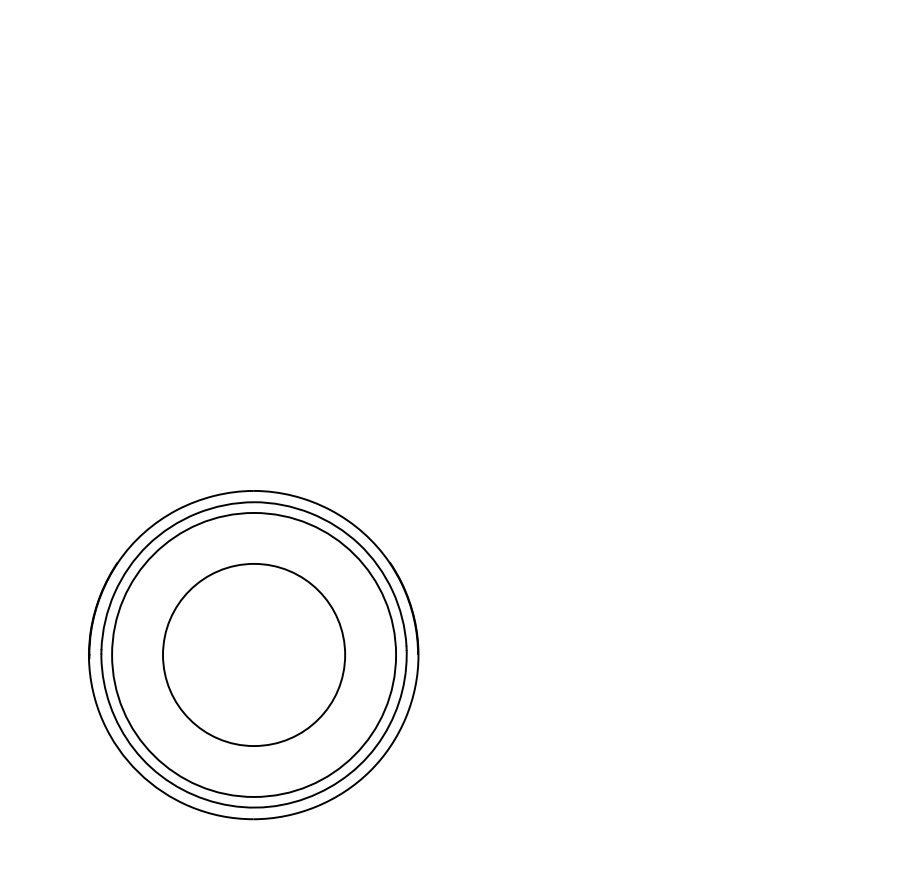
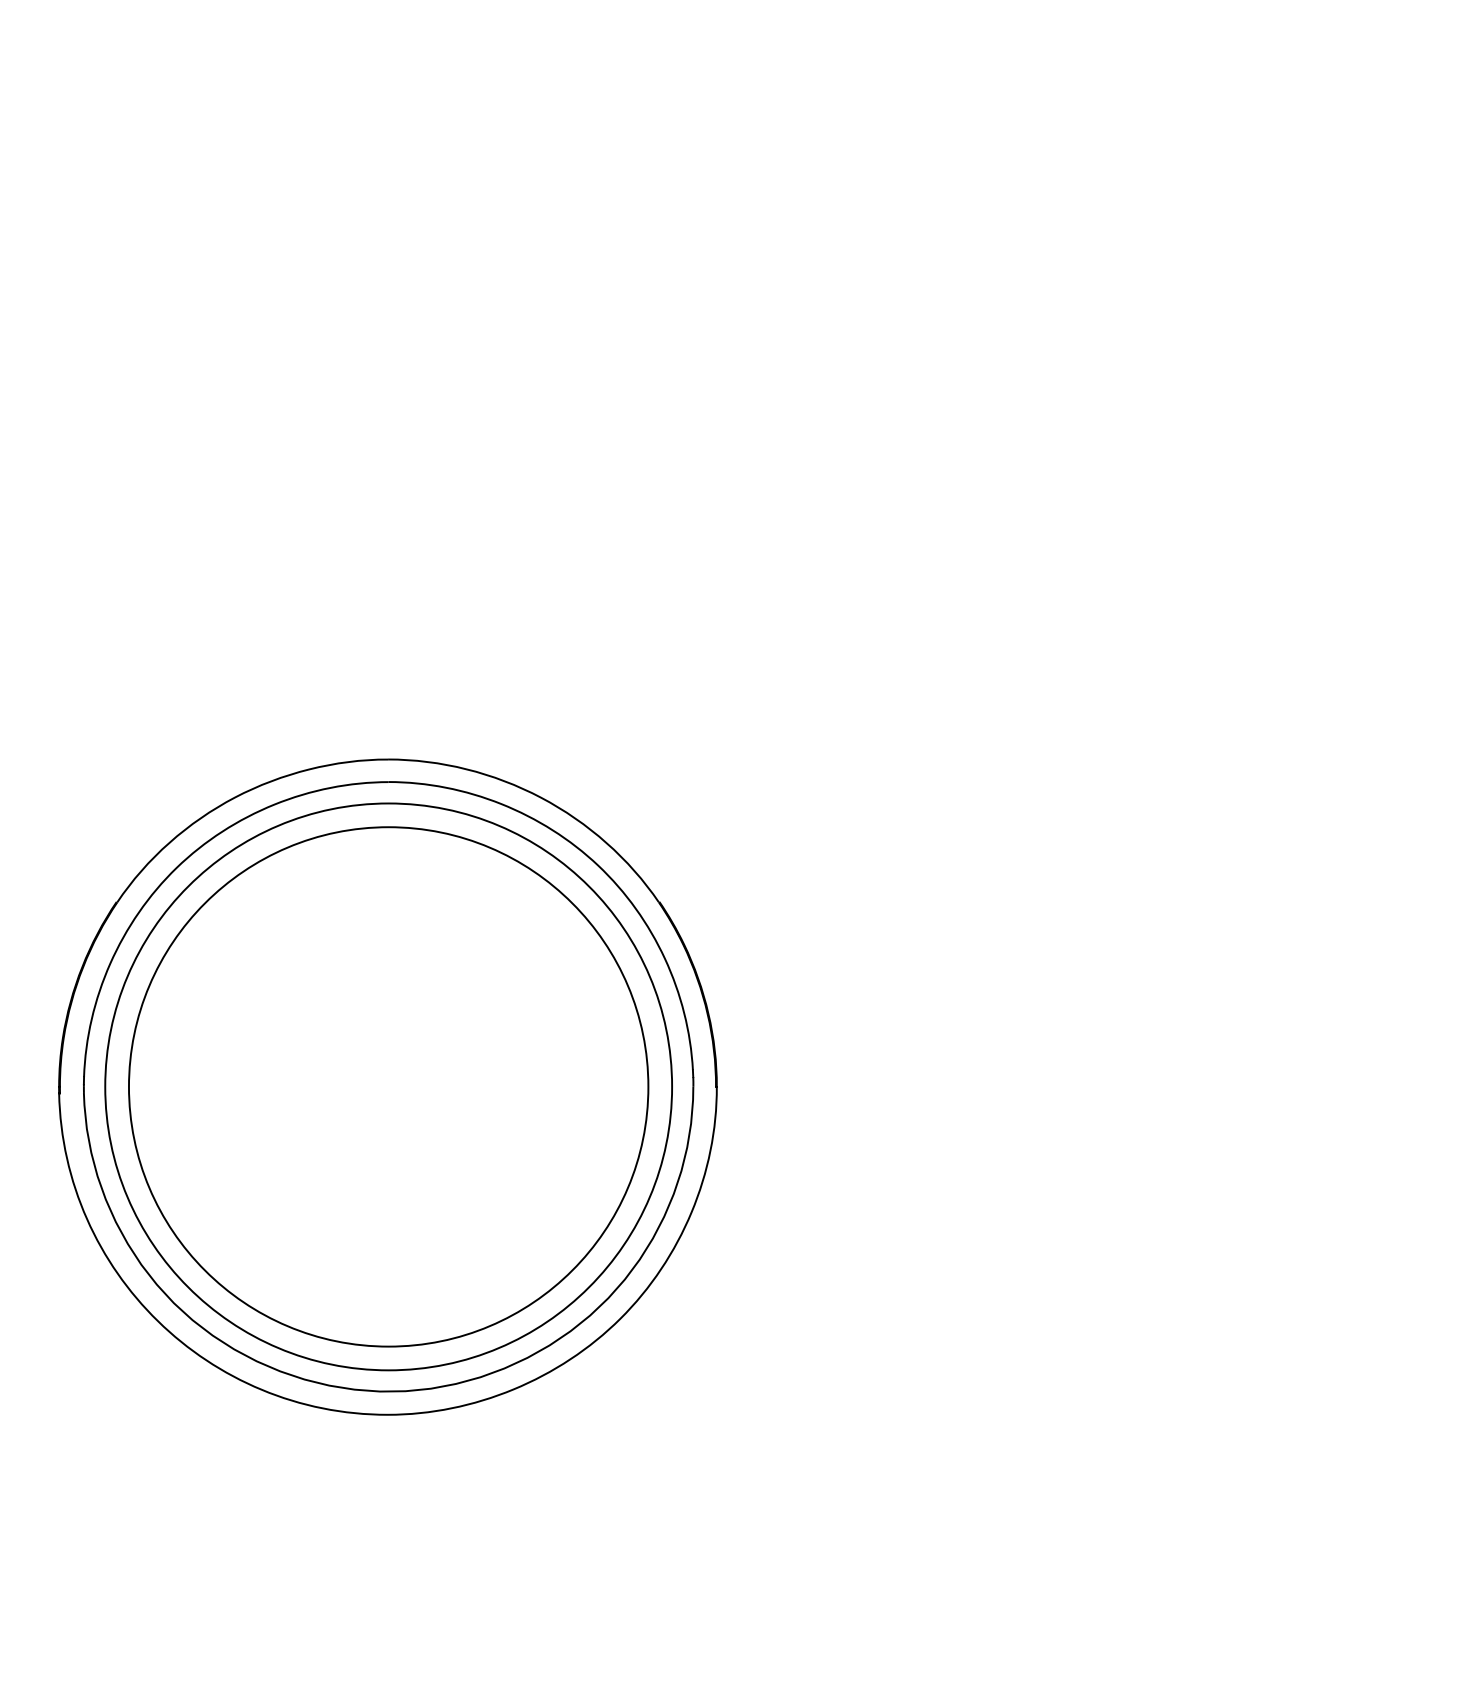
circle: (253, 654) -> (387, 1085), size x1.43

